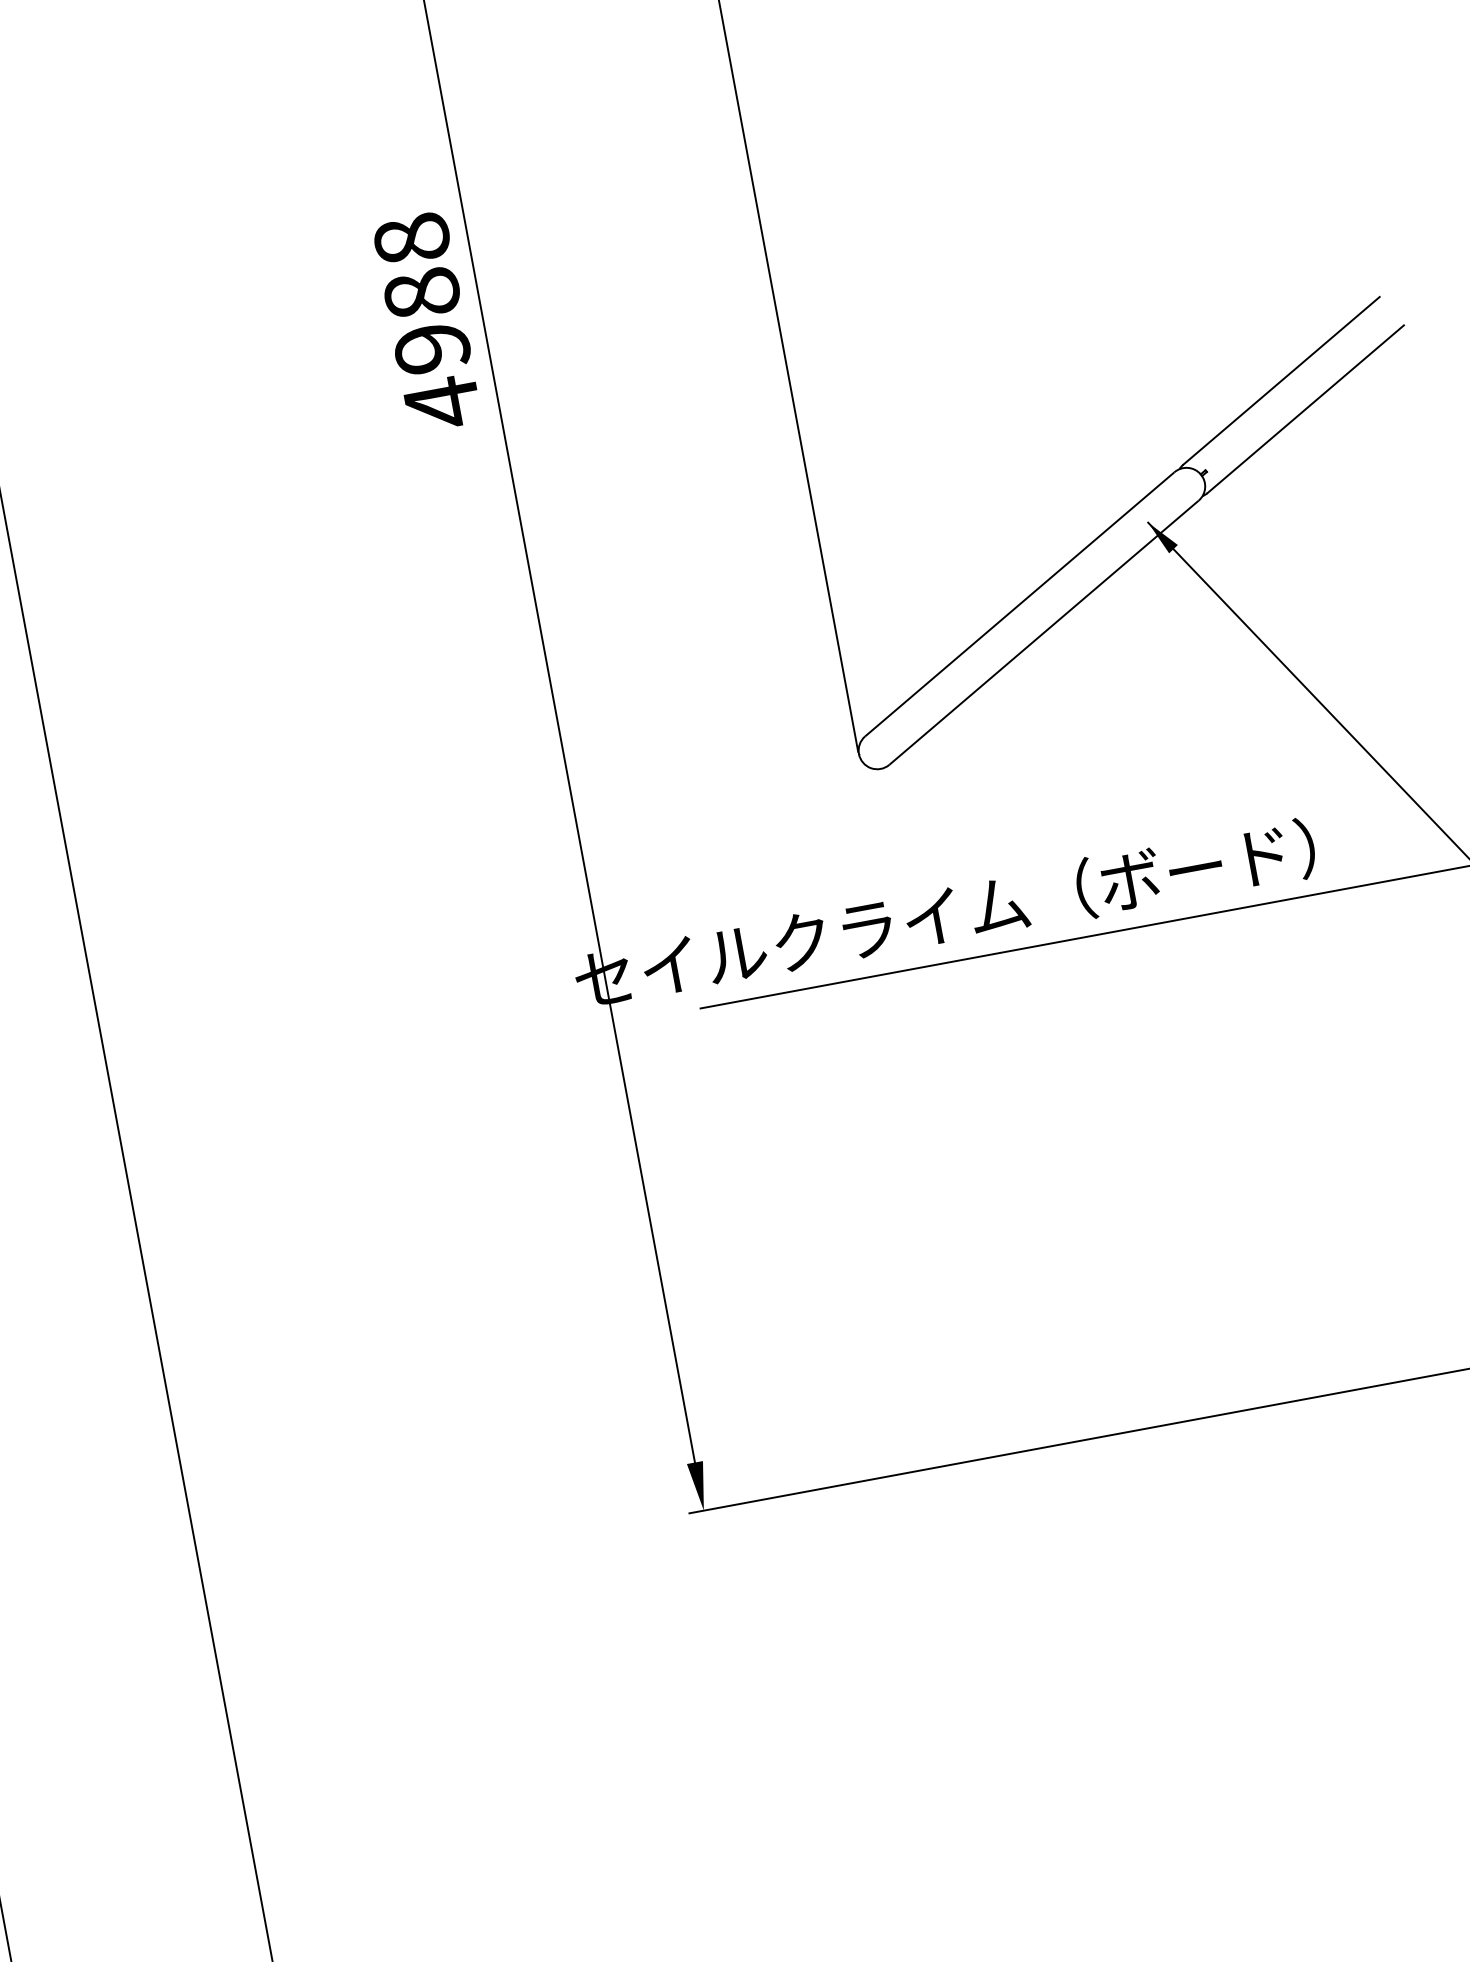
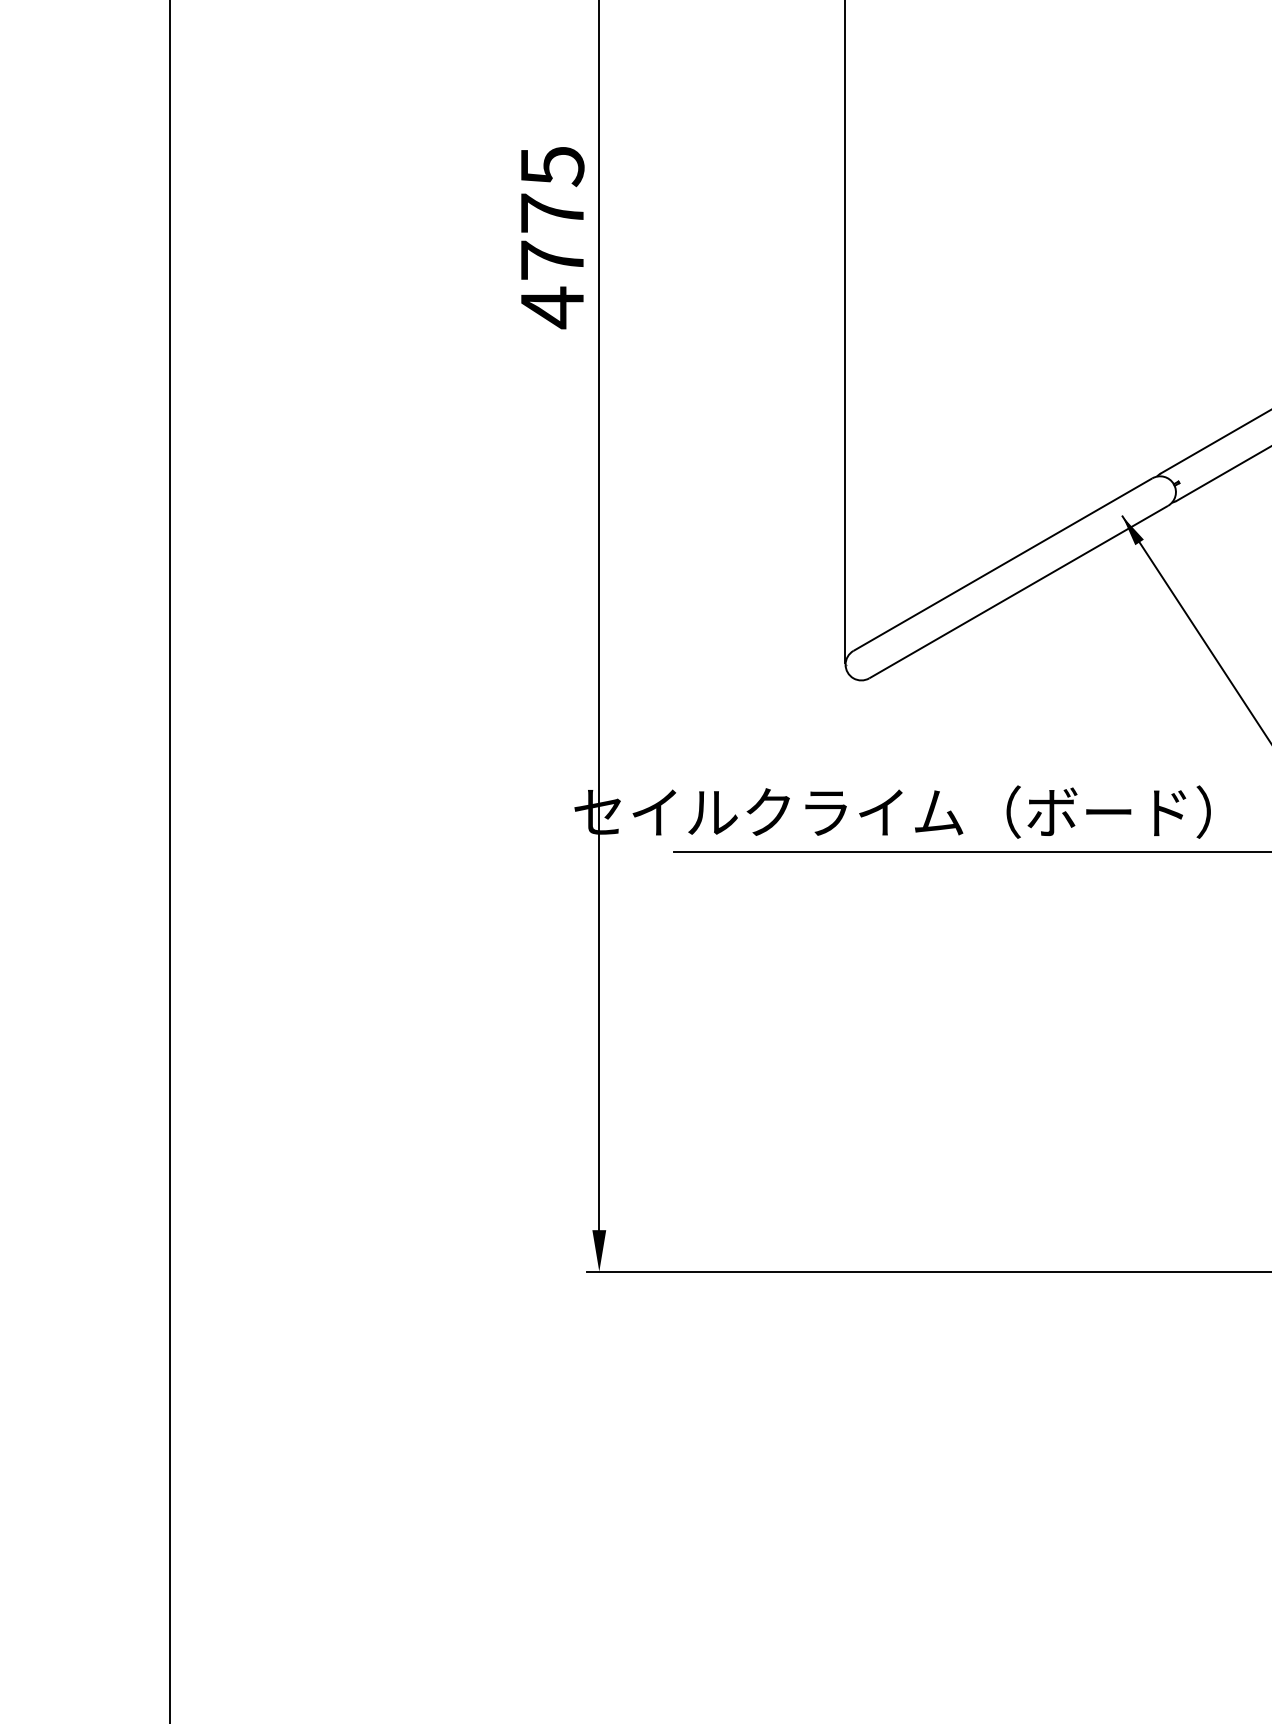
text: (422, 294) -> (552, 213), 4988 -> 4775

